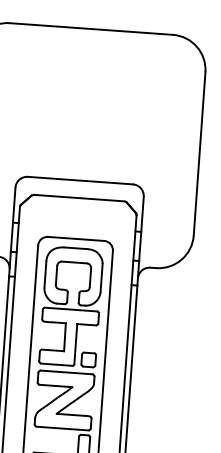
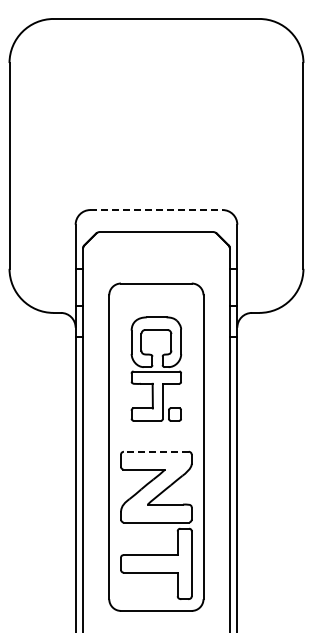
line: (80, 180) -> (156, 210), solid -> dashed
part: (71, 306) -> (156, 368), size x0.7
line: (65, 372) -> (155, 451), solid -> dashed

